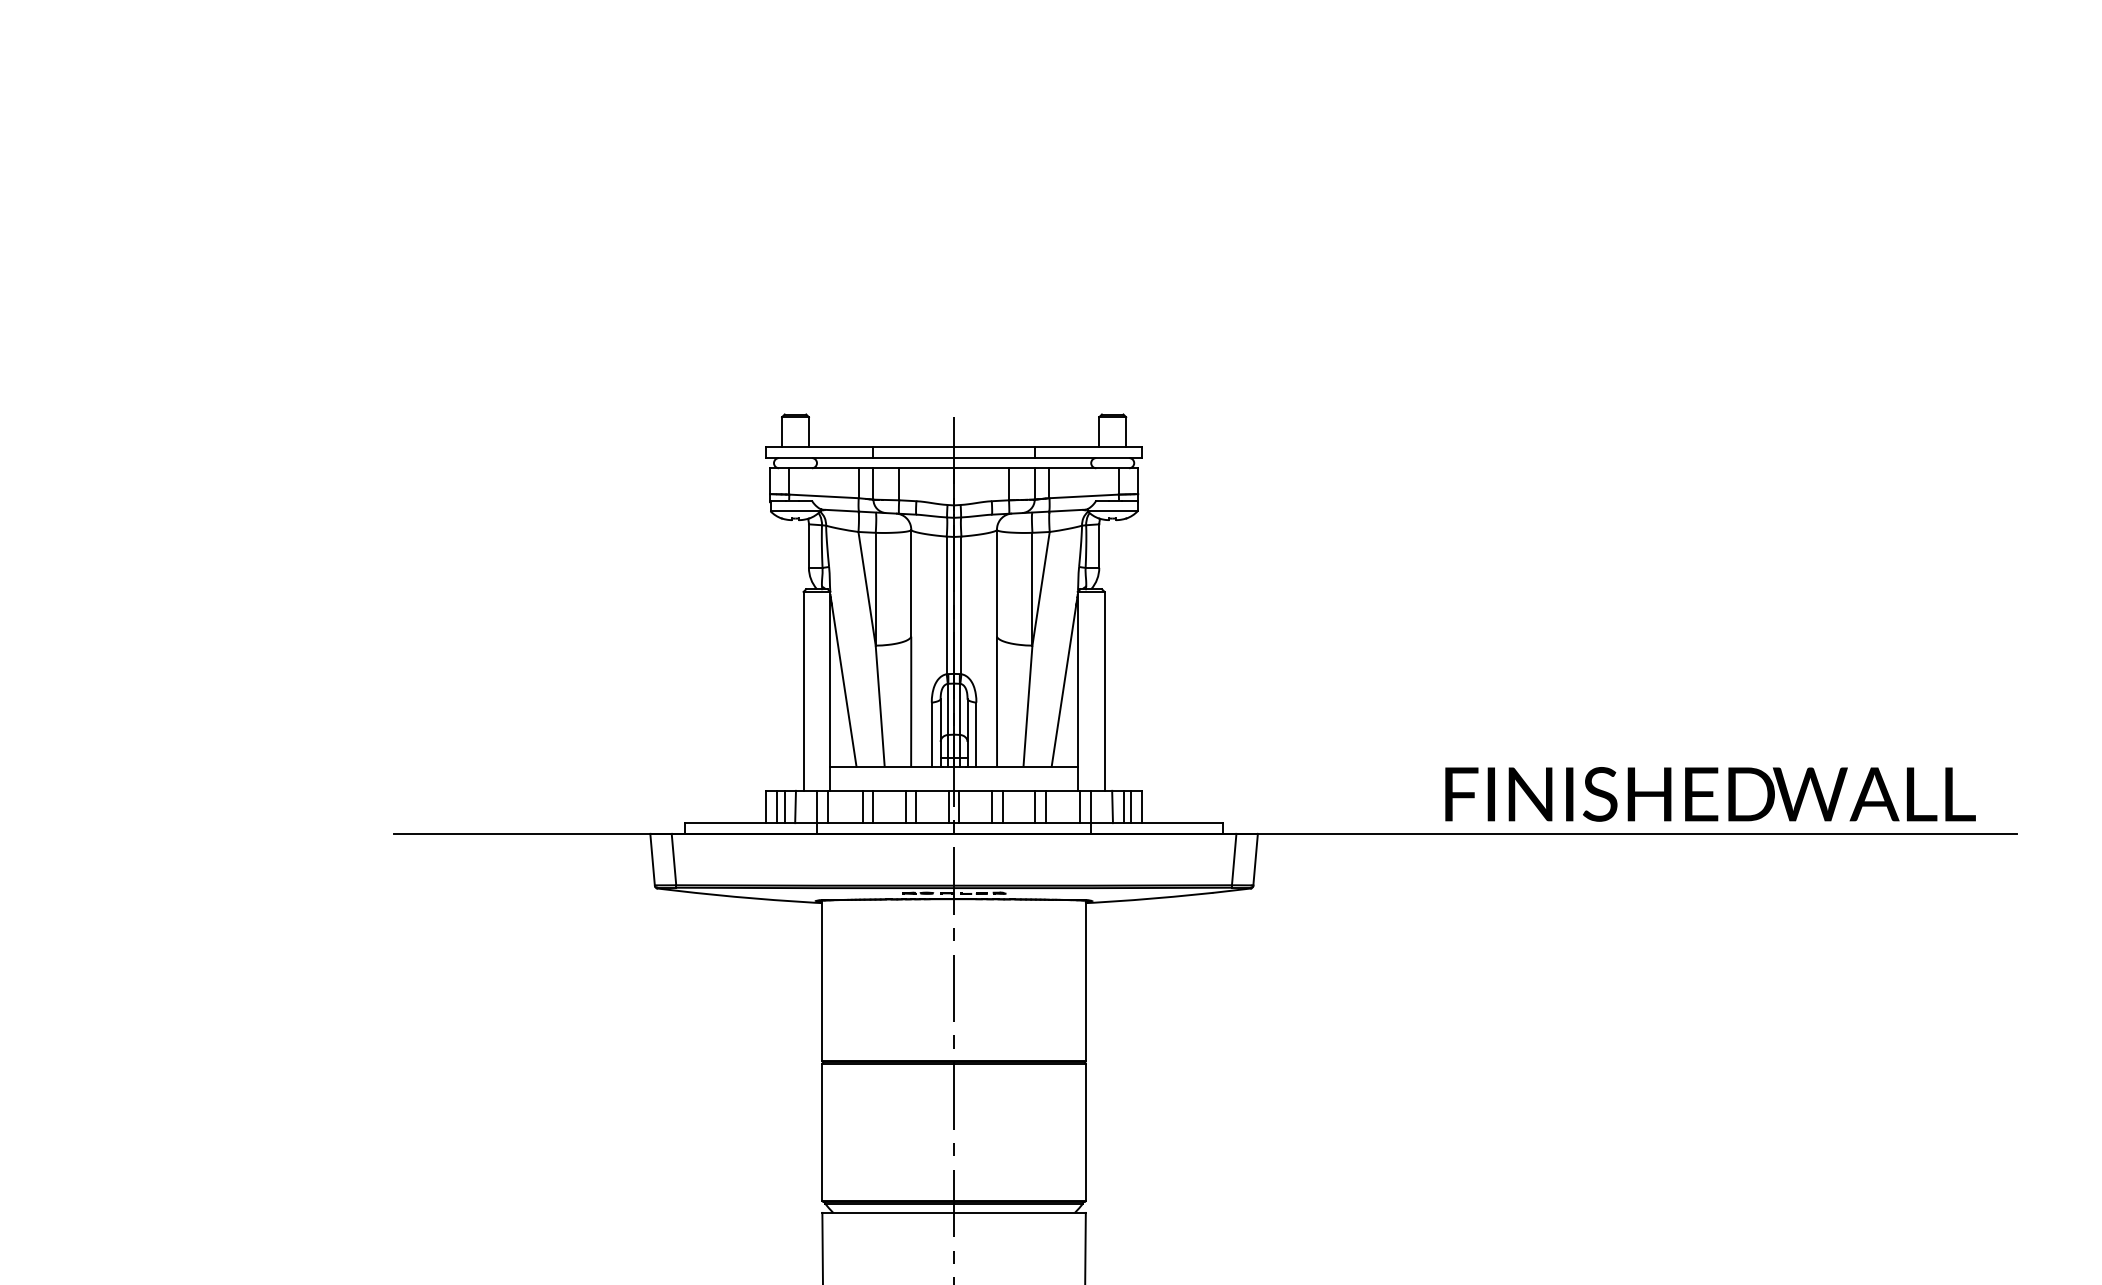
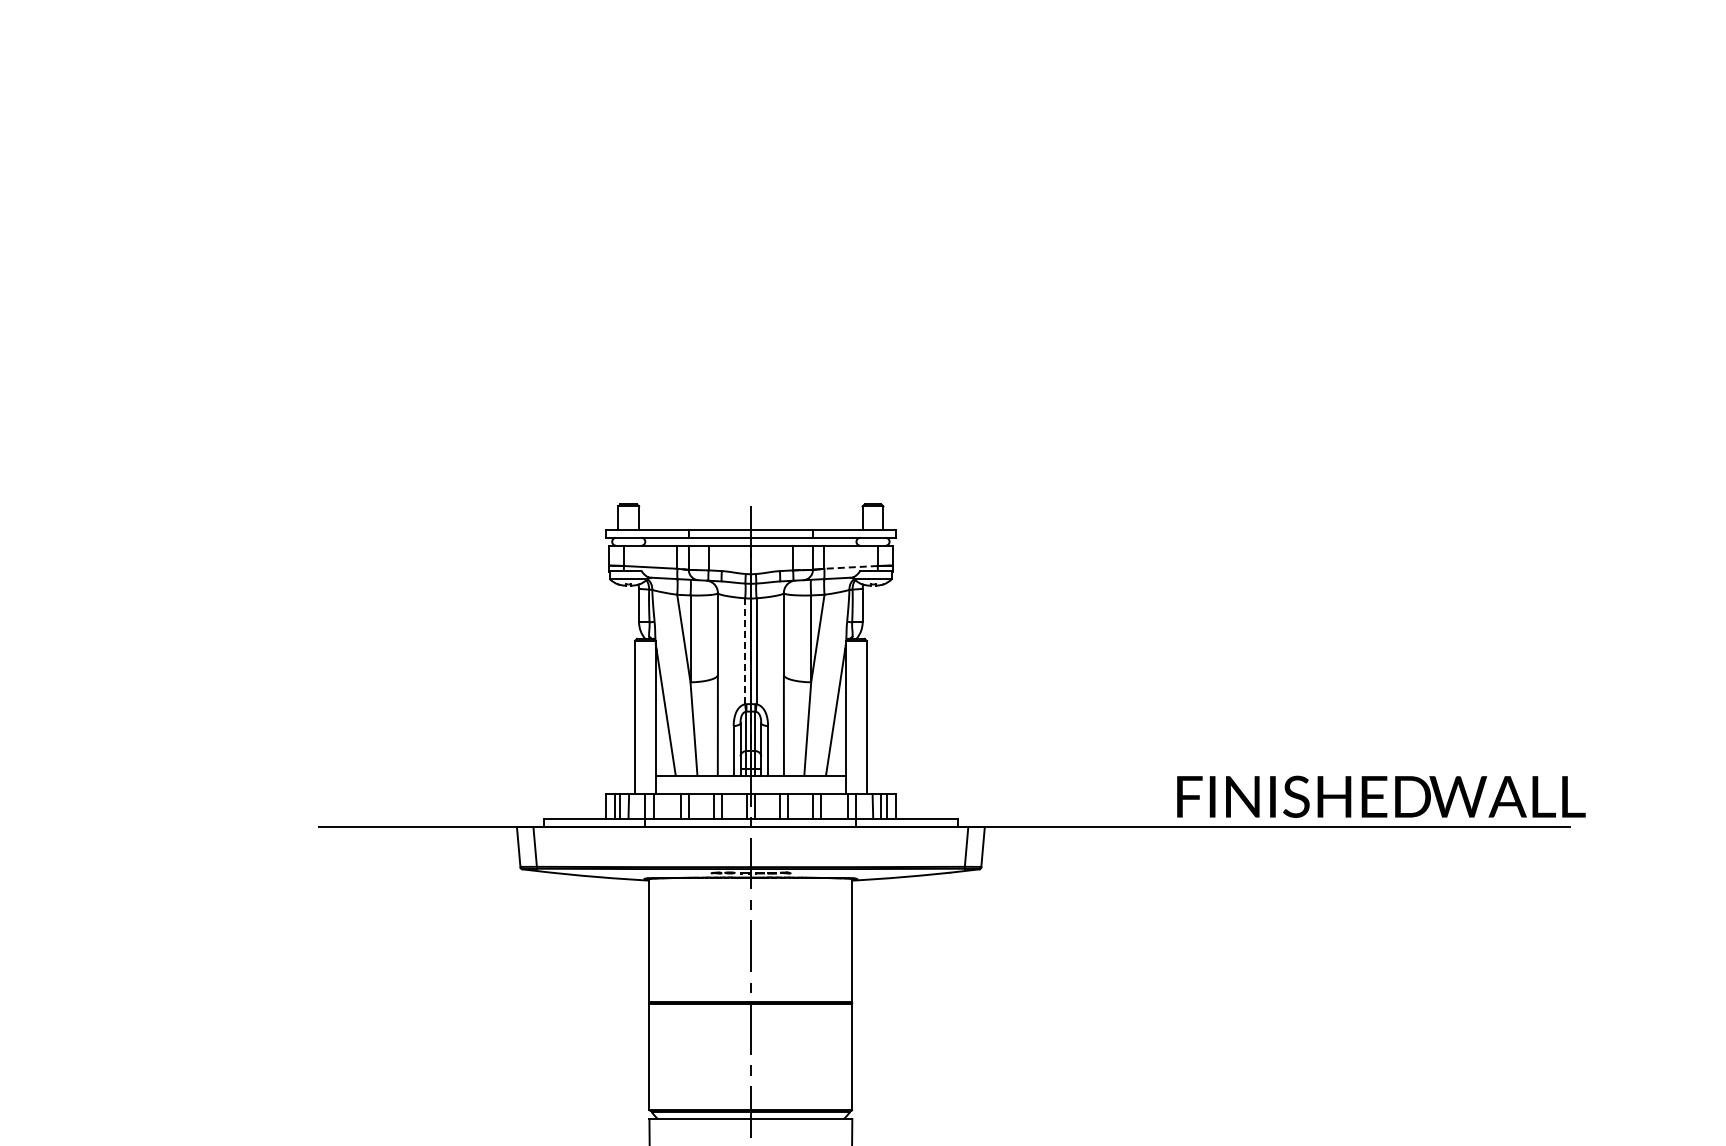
line: (1084, 496) -> (851, 567), solid -> dashed
line: (947, 605) -> (745, 651), solid -> dashed
text: (1710, 793) -> (1381, 796), moved

